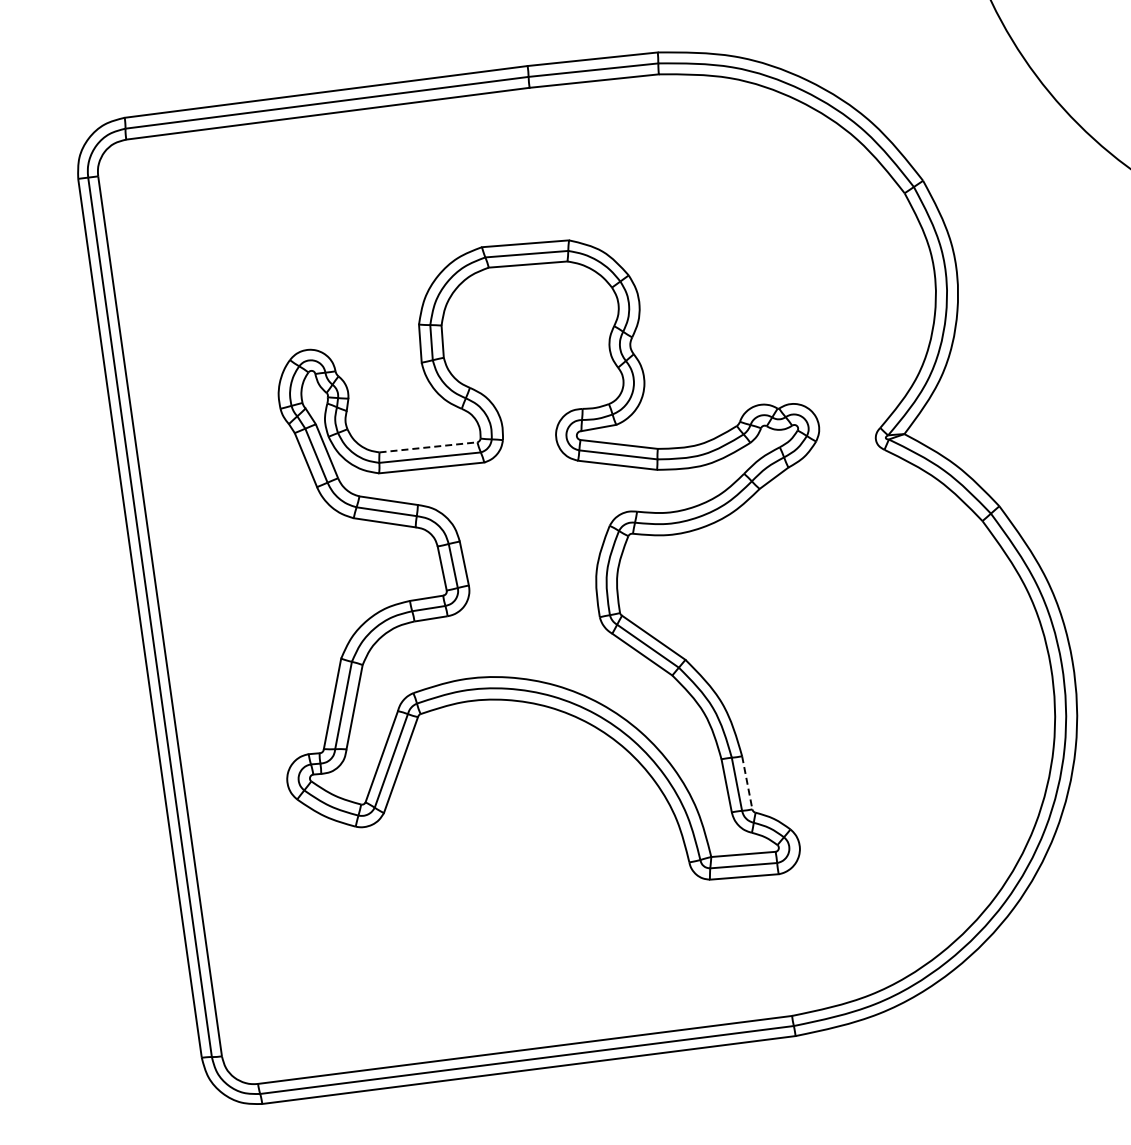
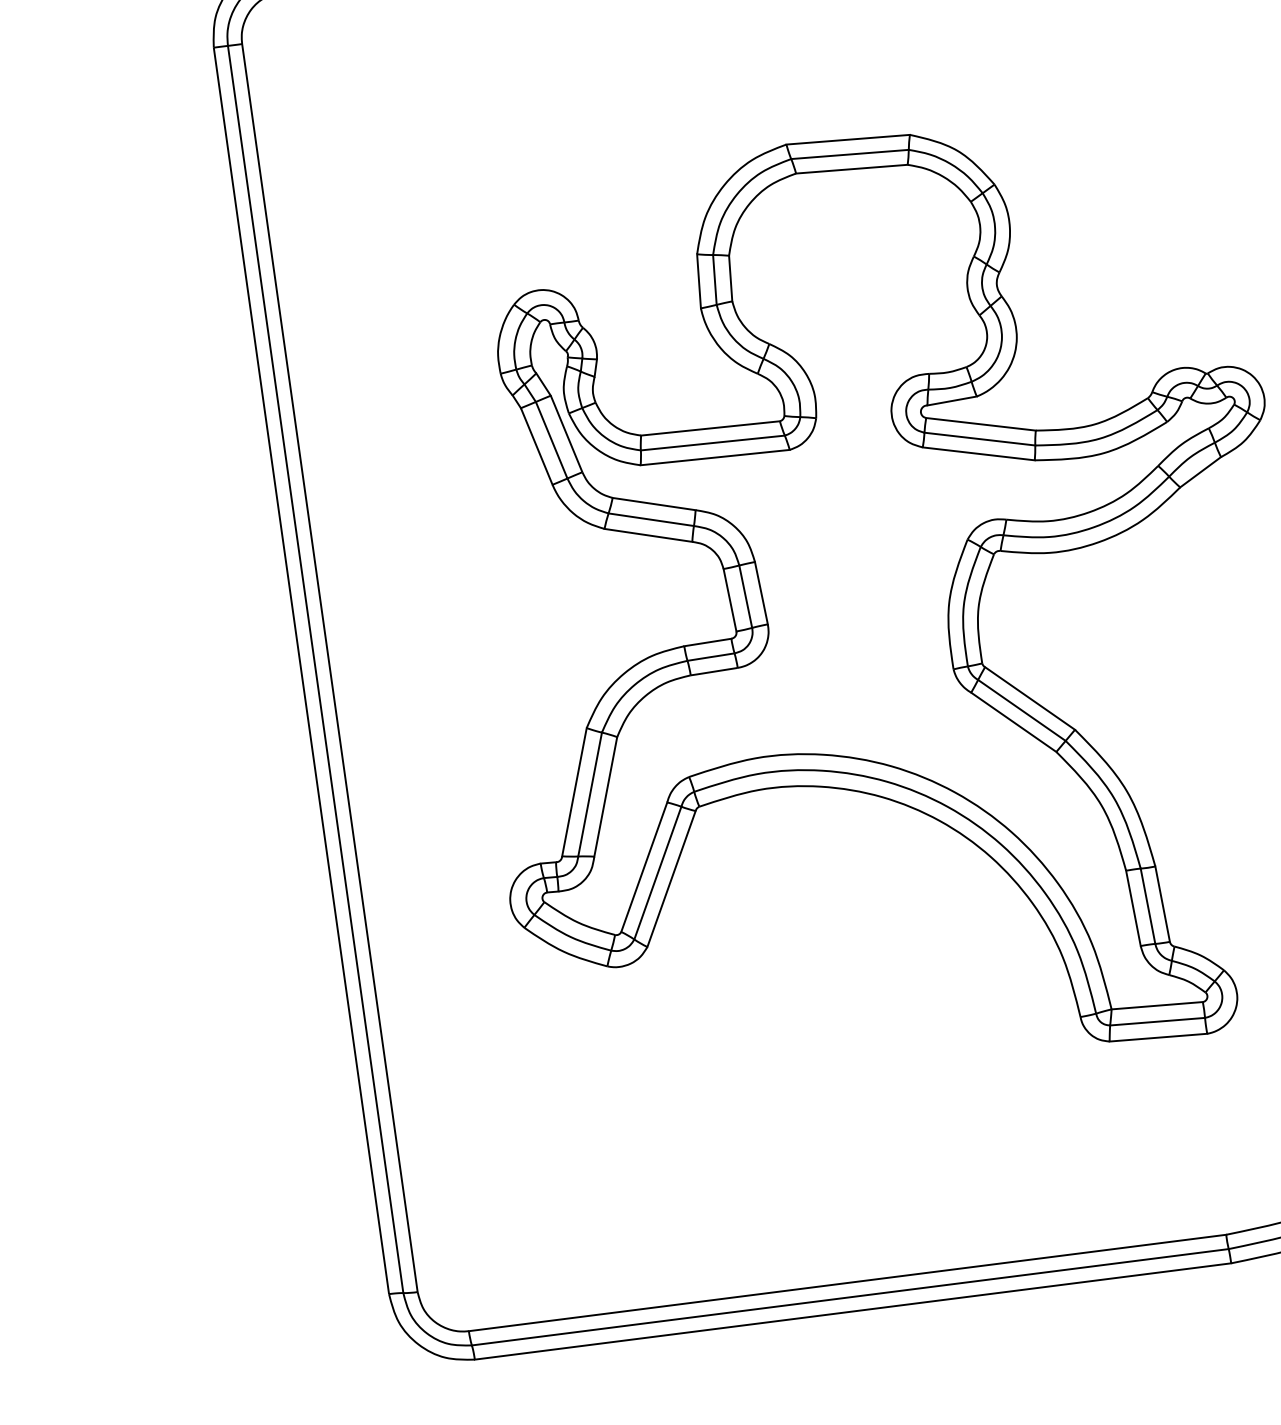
line: (428, 447) -> (710, 428), dashed -> solid
line: (747, 783) -> (1162, 905), dashed -> solid

